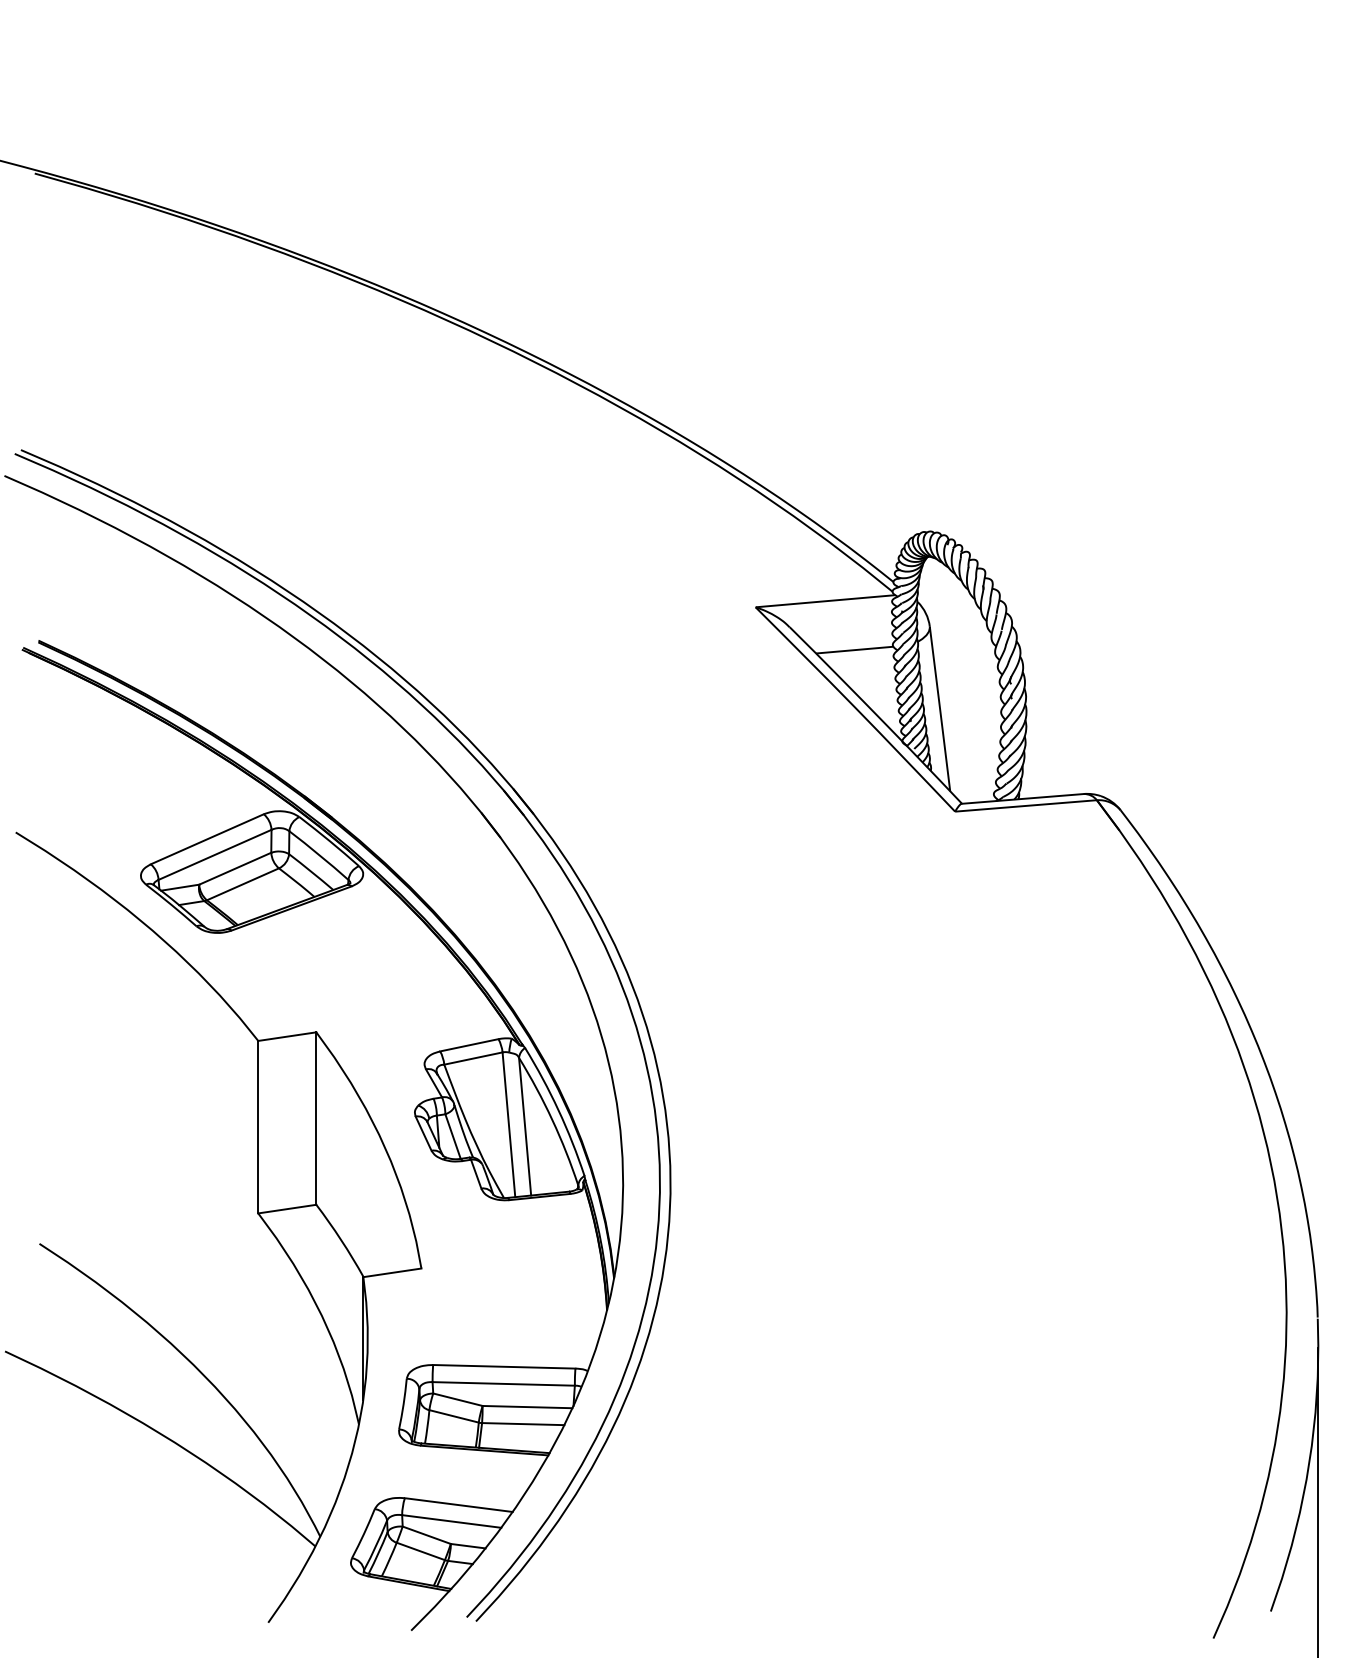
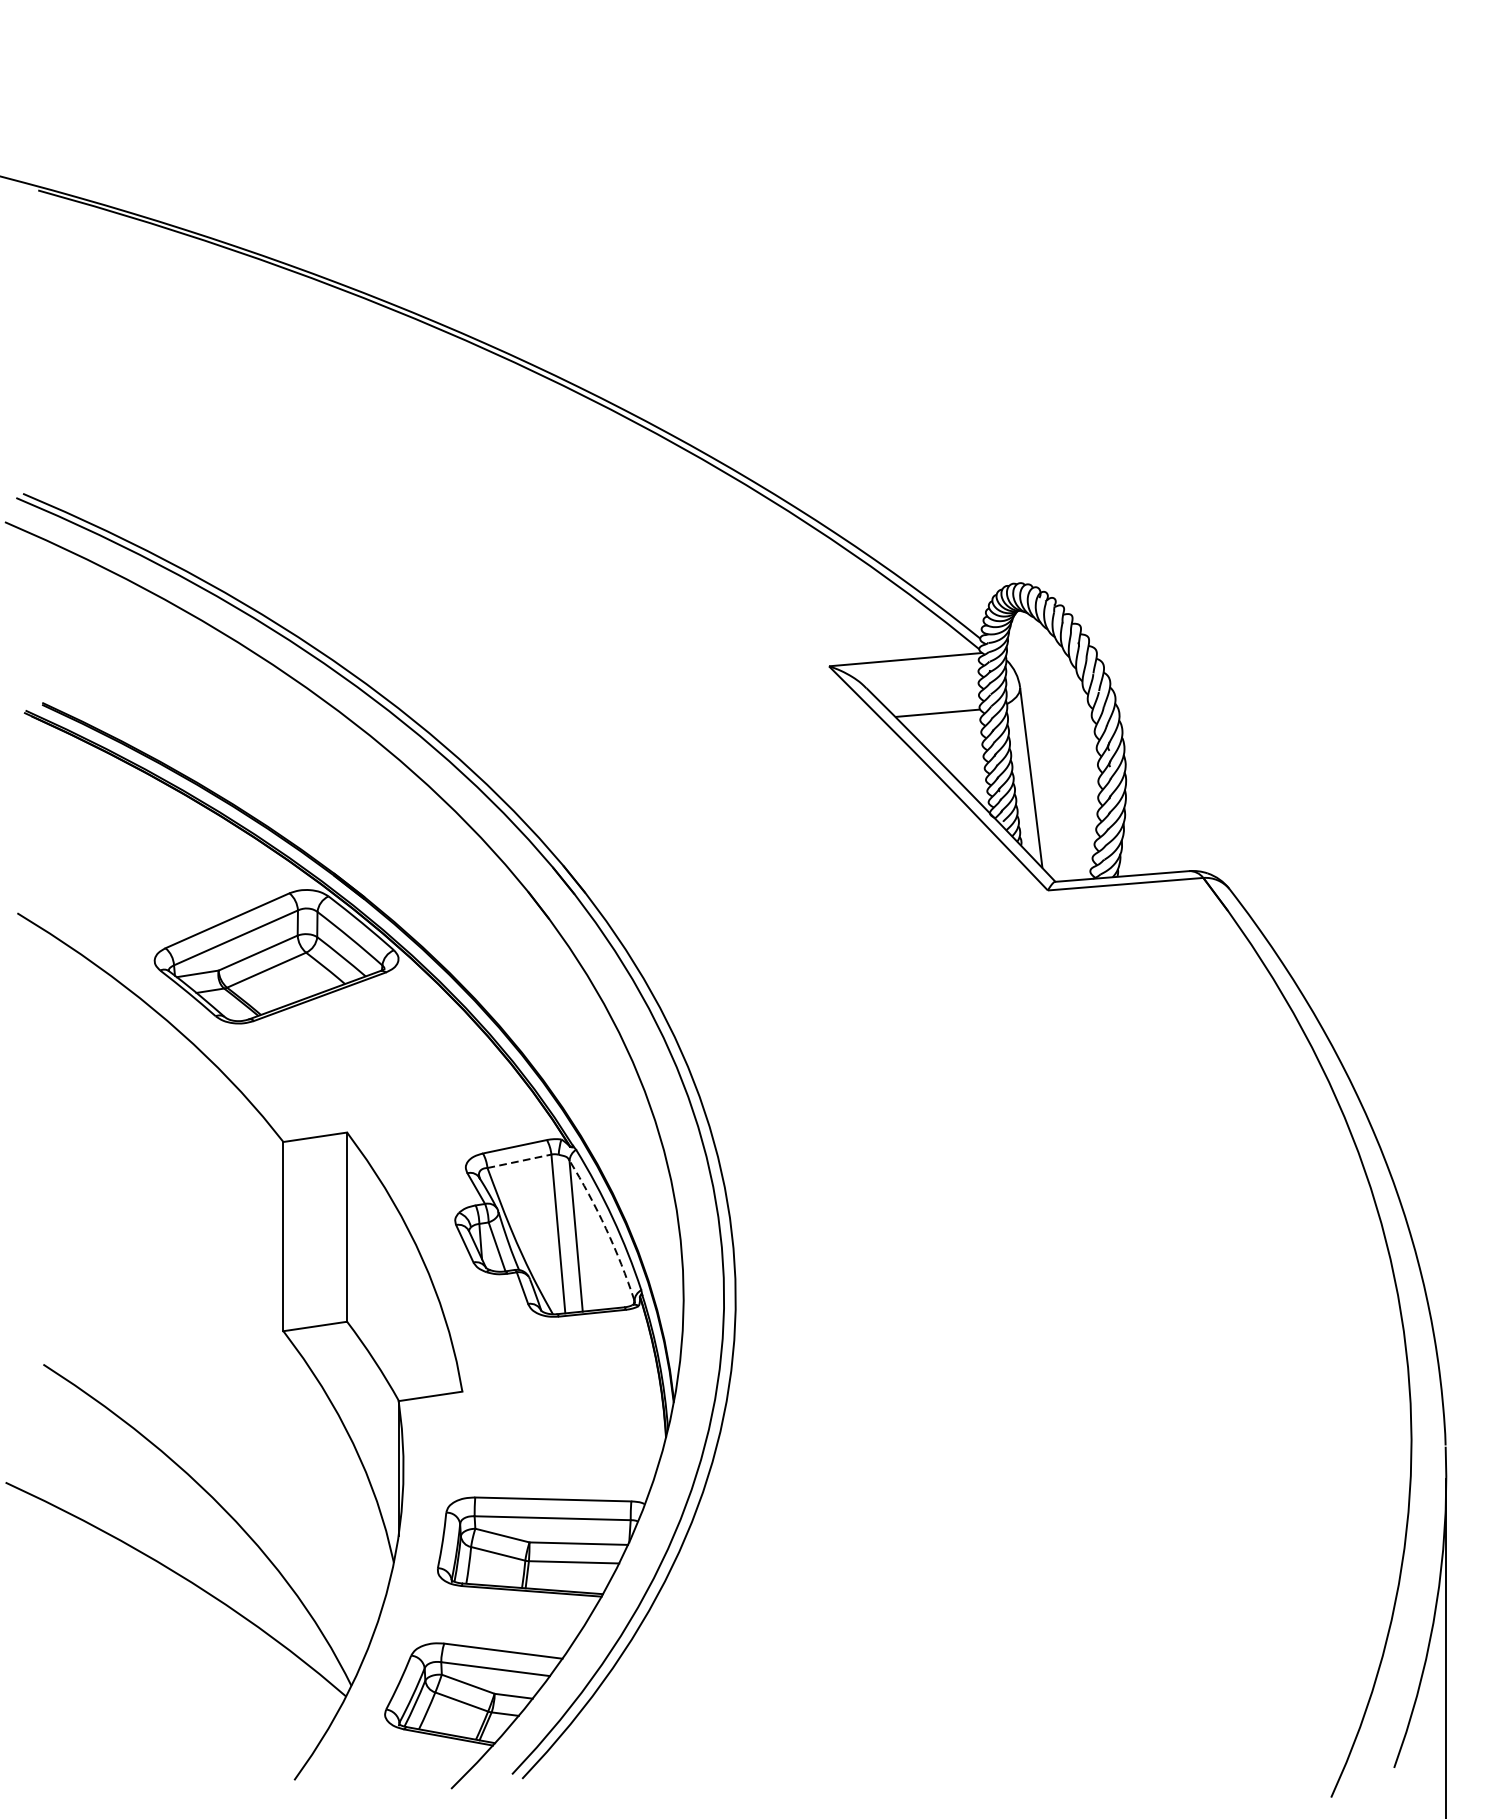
line: (473, 1058) -> (519, 1161), solid -> dashed
arc: (552, 1119) -> (606, 1228), solid -> dashed

